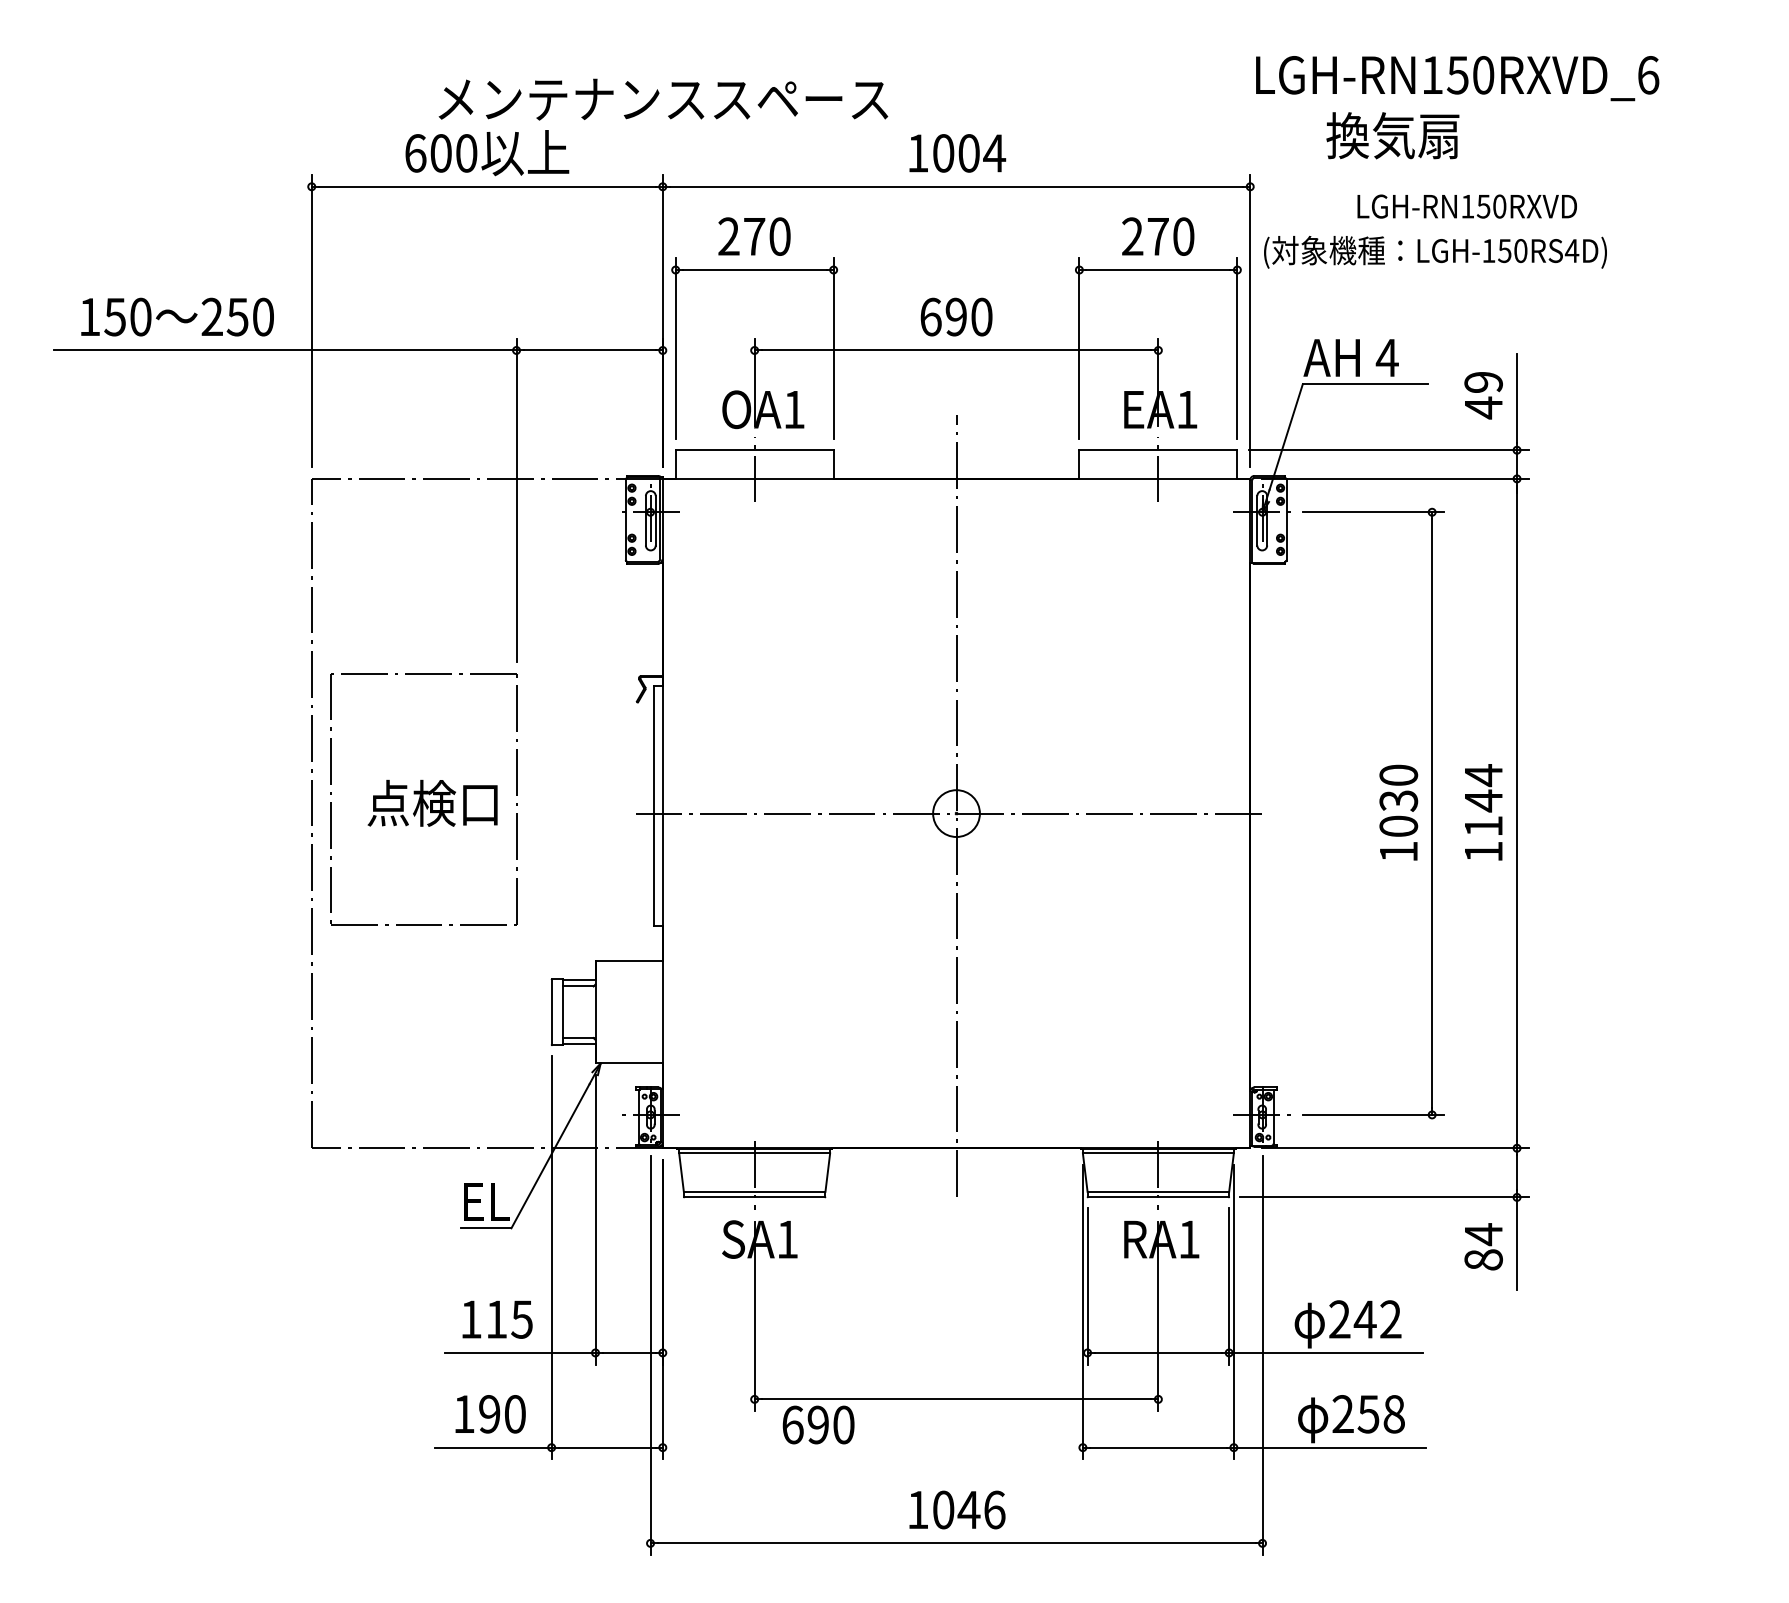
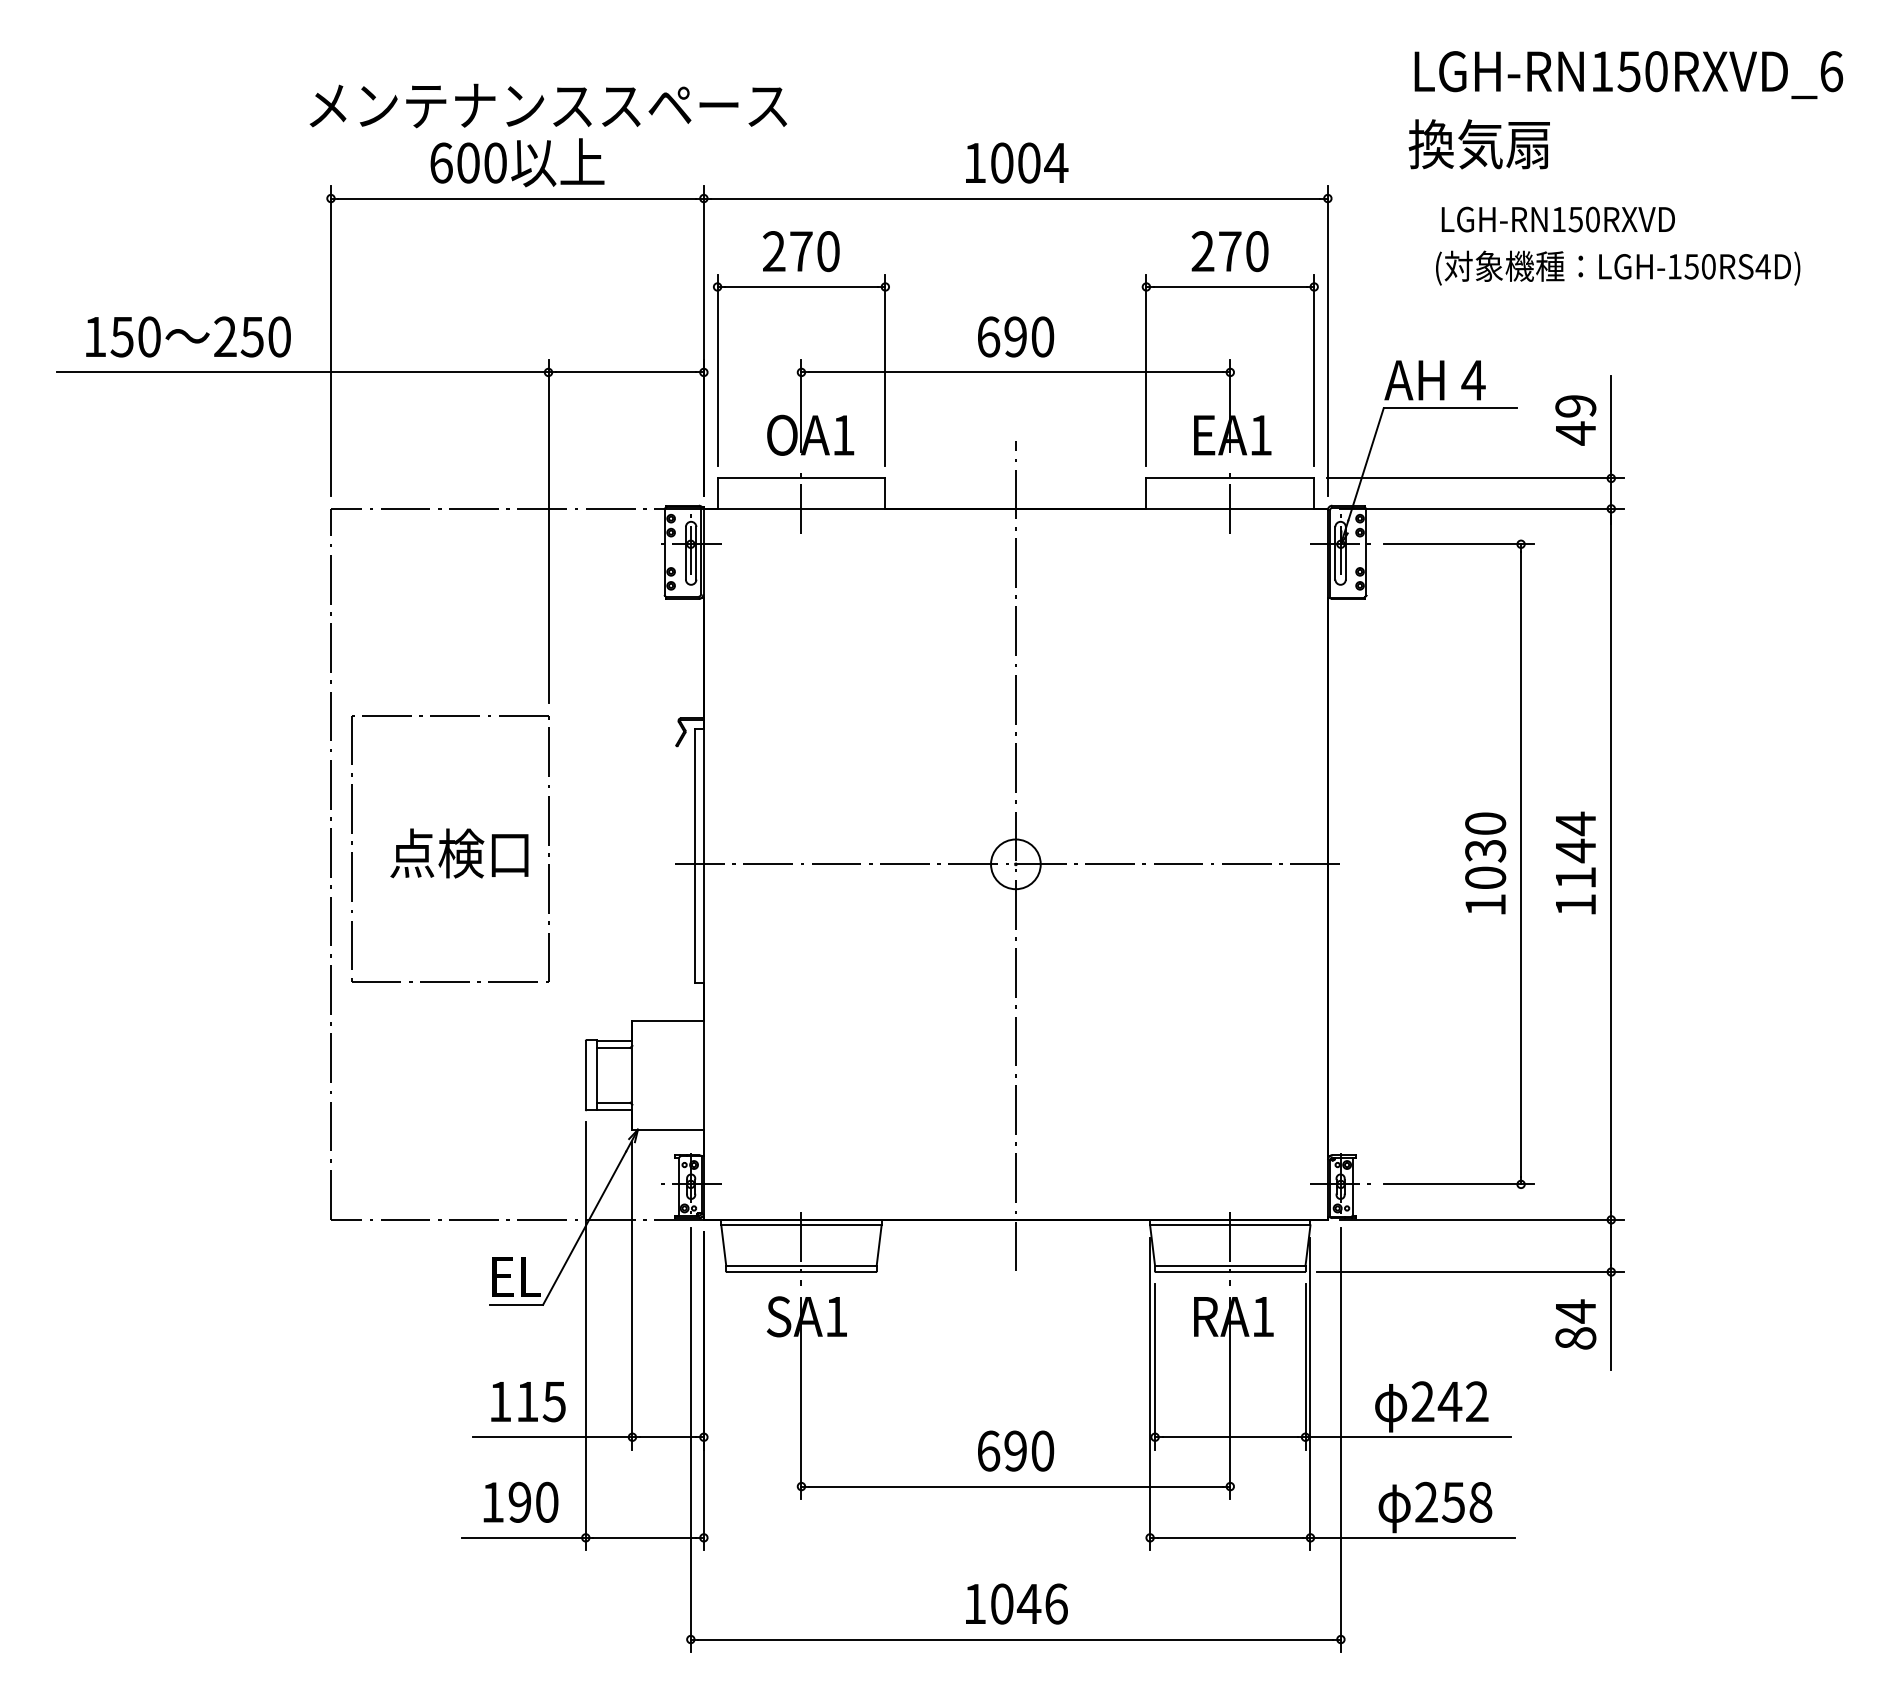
text: (1457, 78) -> (1628, 75), moved
text: (663, 99) -> (548, 105), moved
text: (1435, 252) -> (1618, 268), moved
text: (818, 1424) -> (1015, 1450), moved

